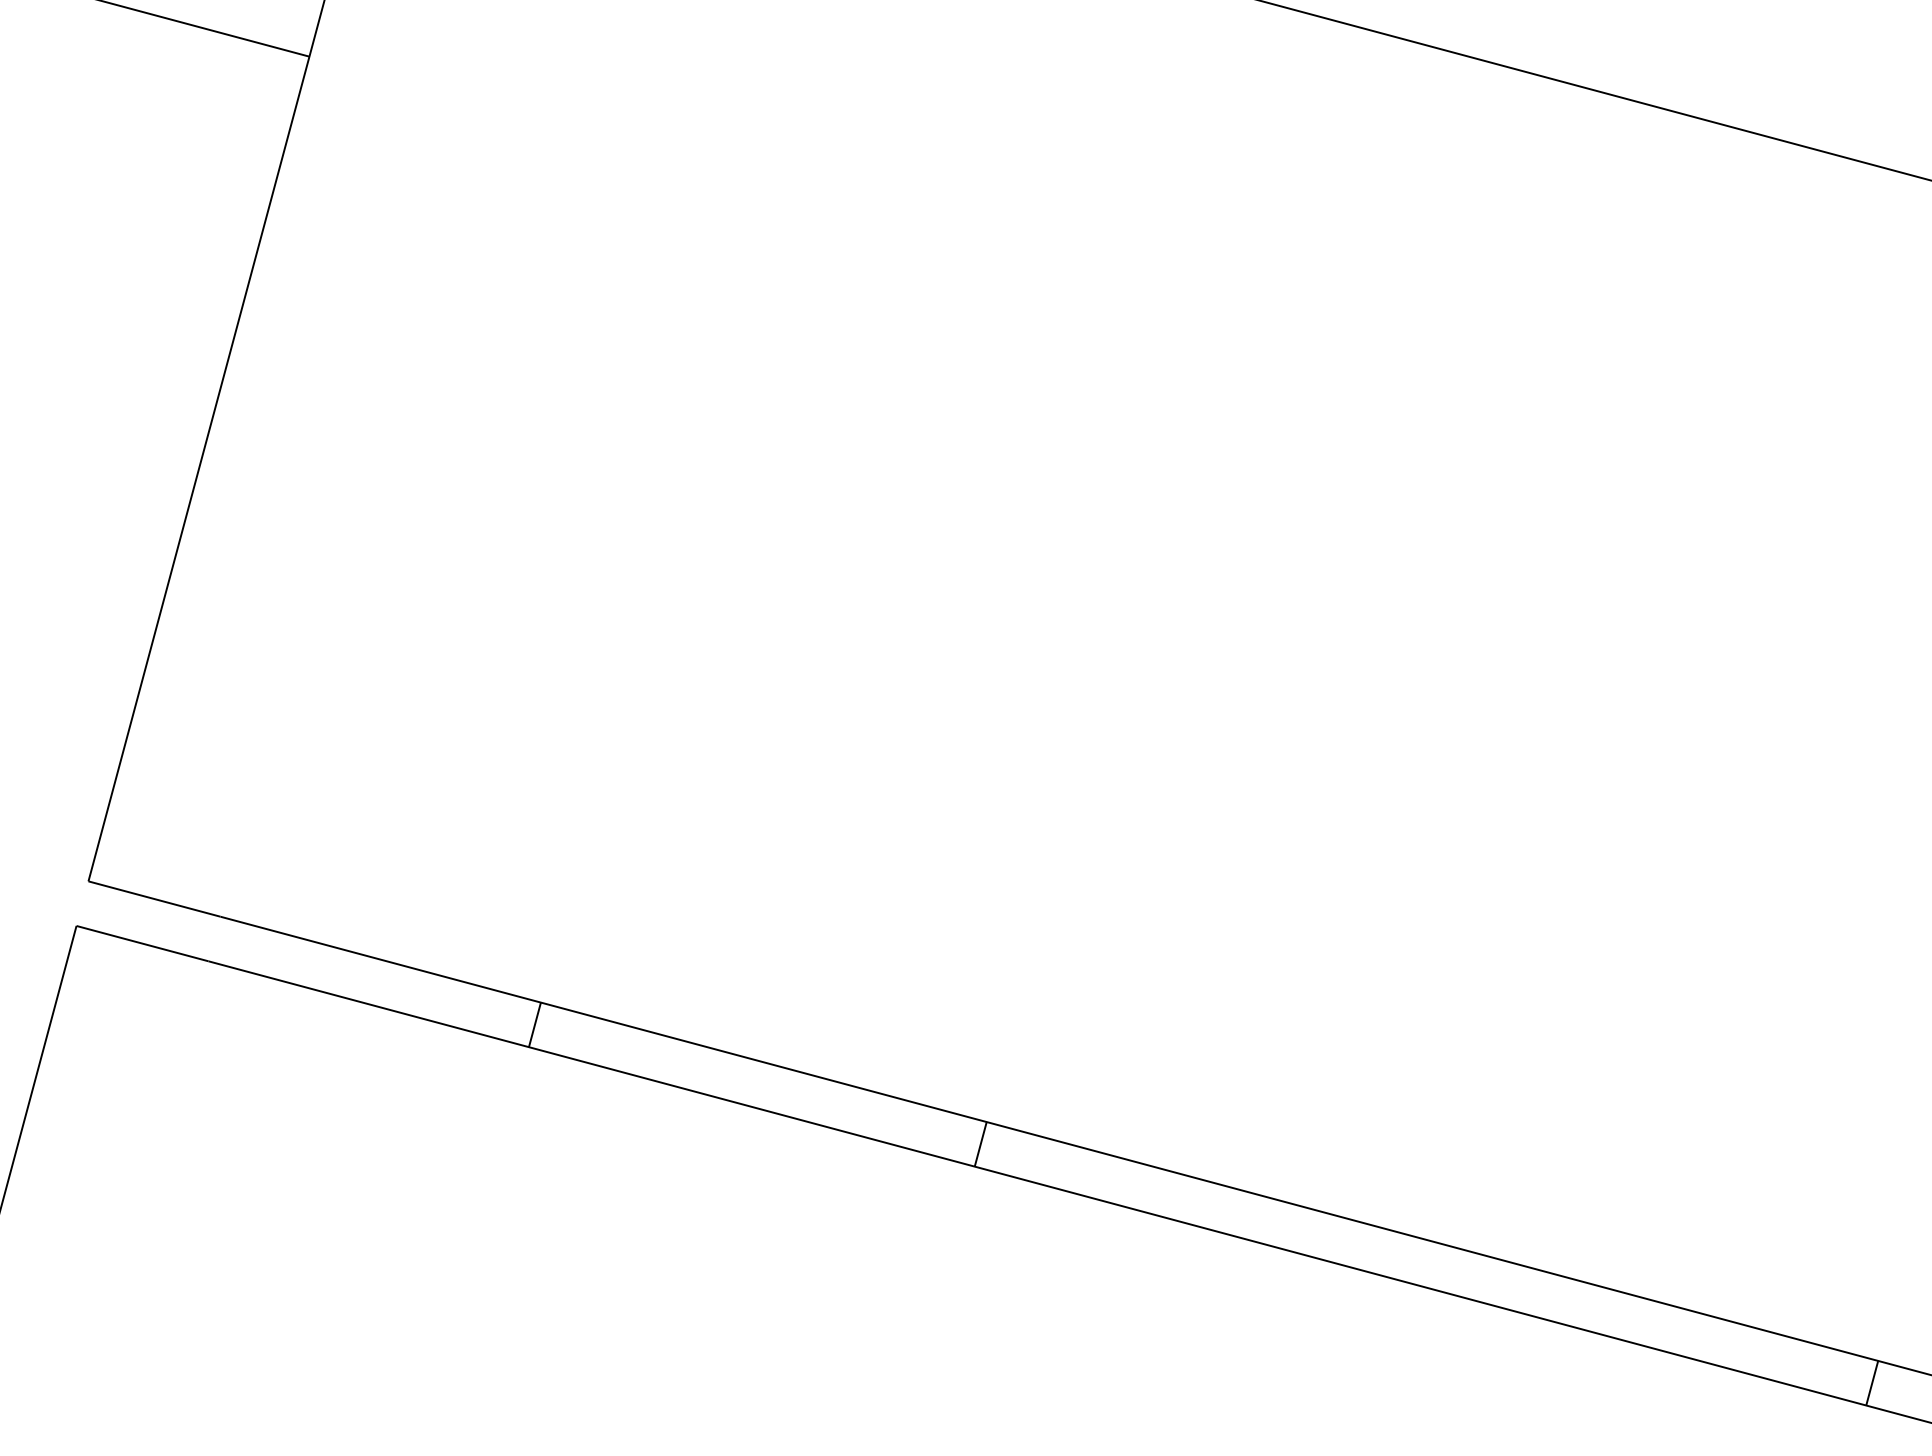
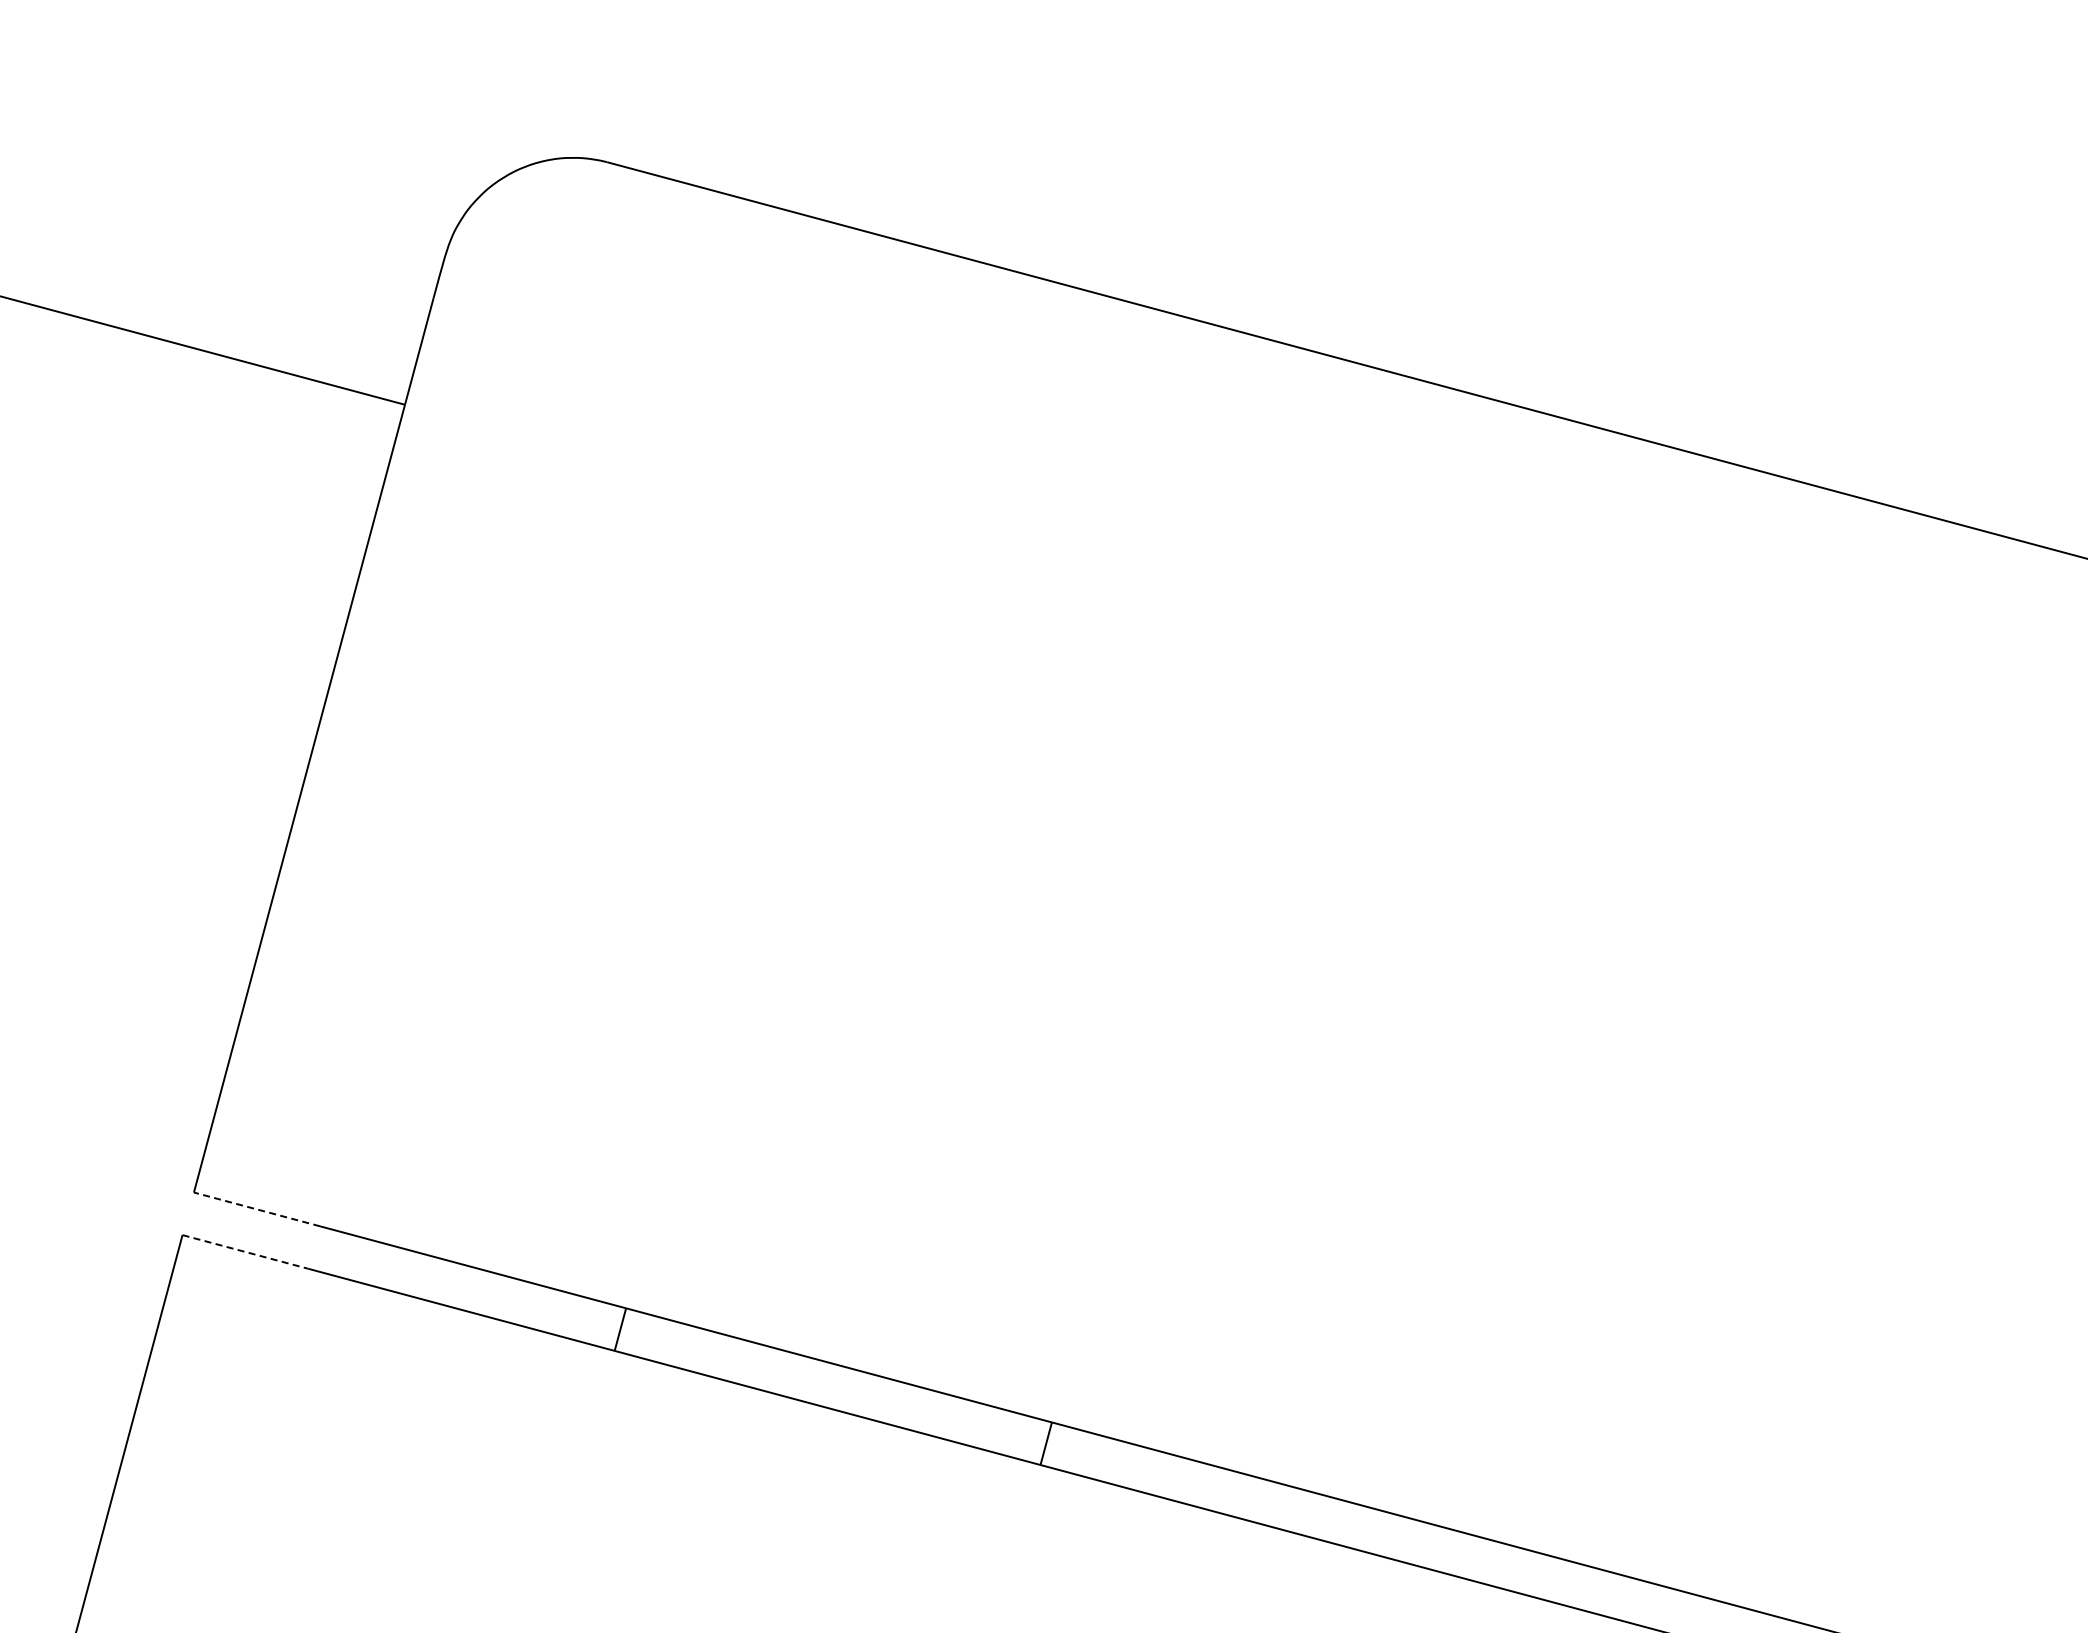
line: (153, 899) -> (256, 1209), solid -> dashed
line: (143, 944) -> (246, 1252), solid -> dashed

